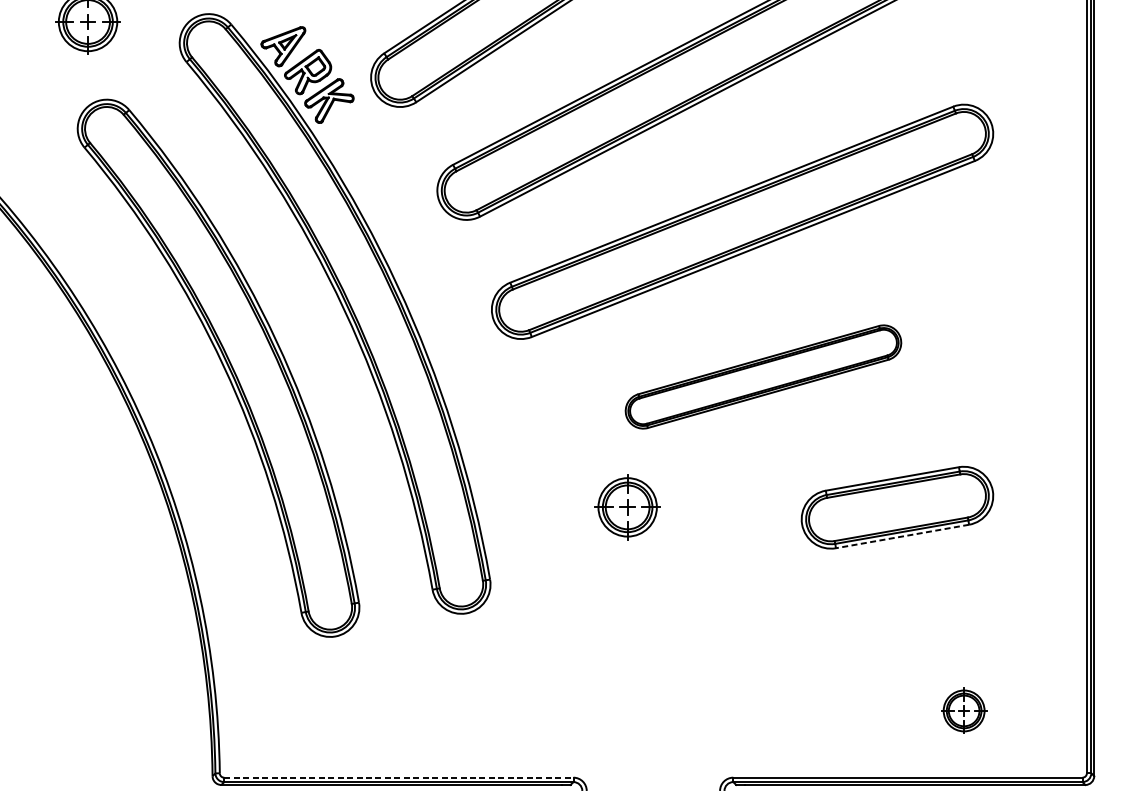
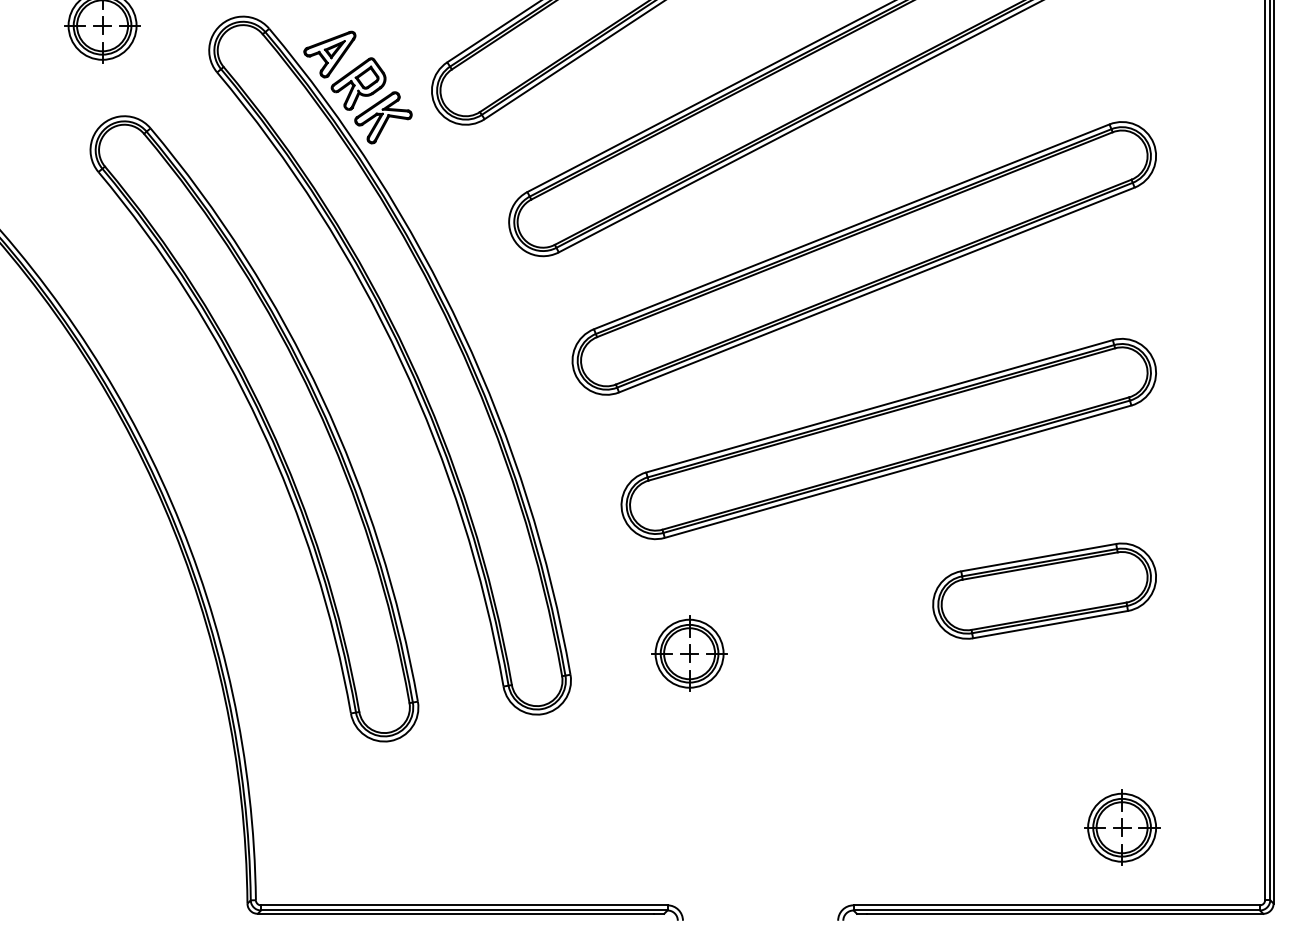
part: (763, 376) -> (888, 438), size x1.67
part: (627, 507) -> (689, 653), moved
line: (902, 536) -> (1050, 624), dashed -> solid
part: (964, 710) -> (1122, 827), size x1.43
line: (399, 777) -> (464, 905), dashed -> solid

